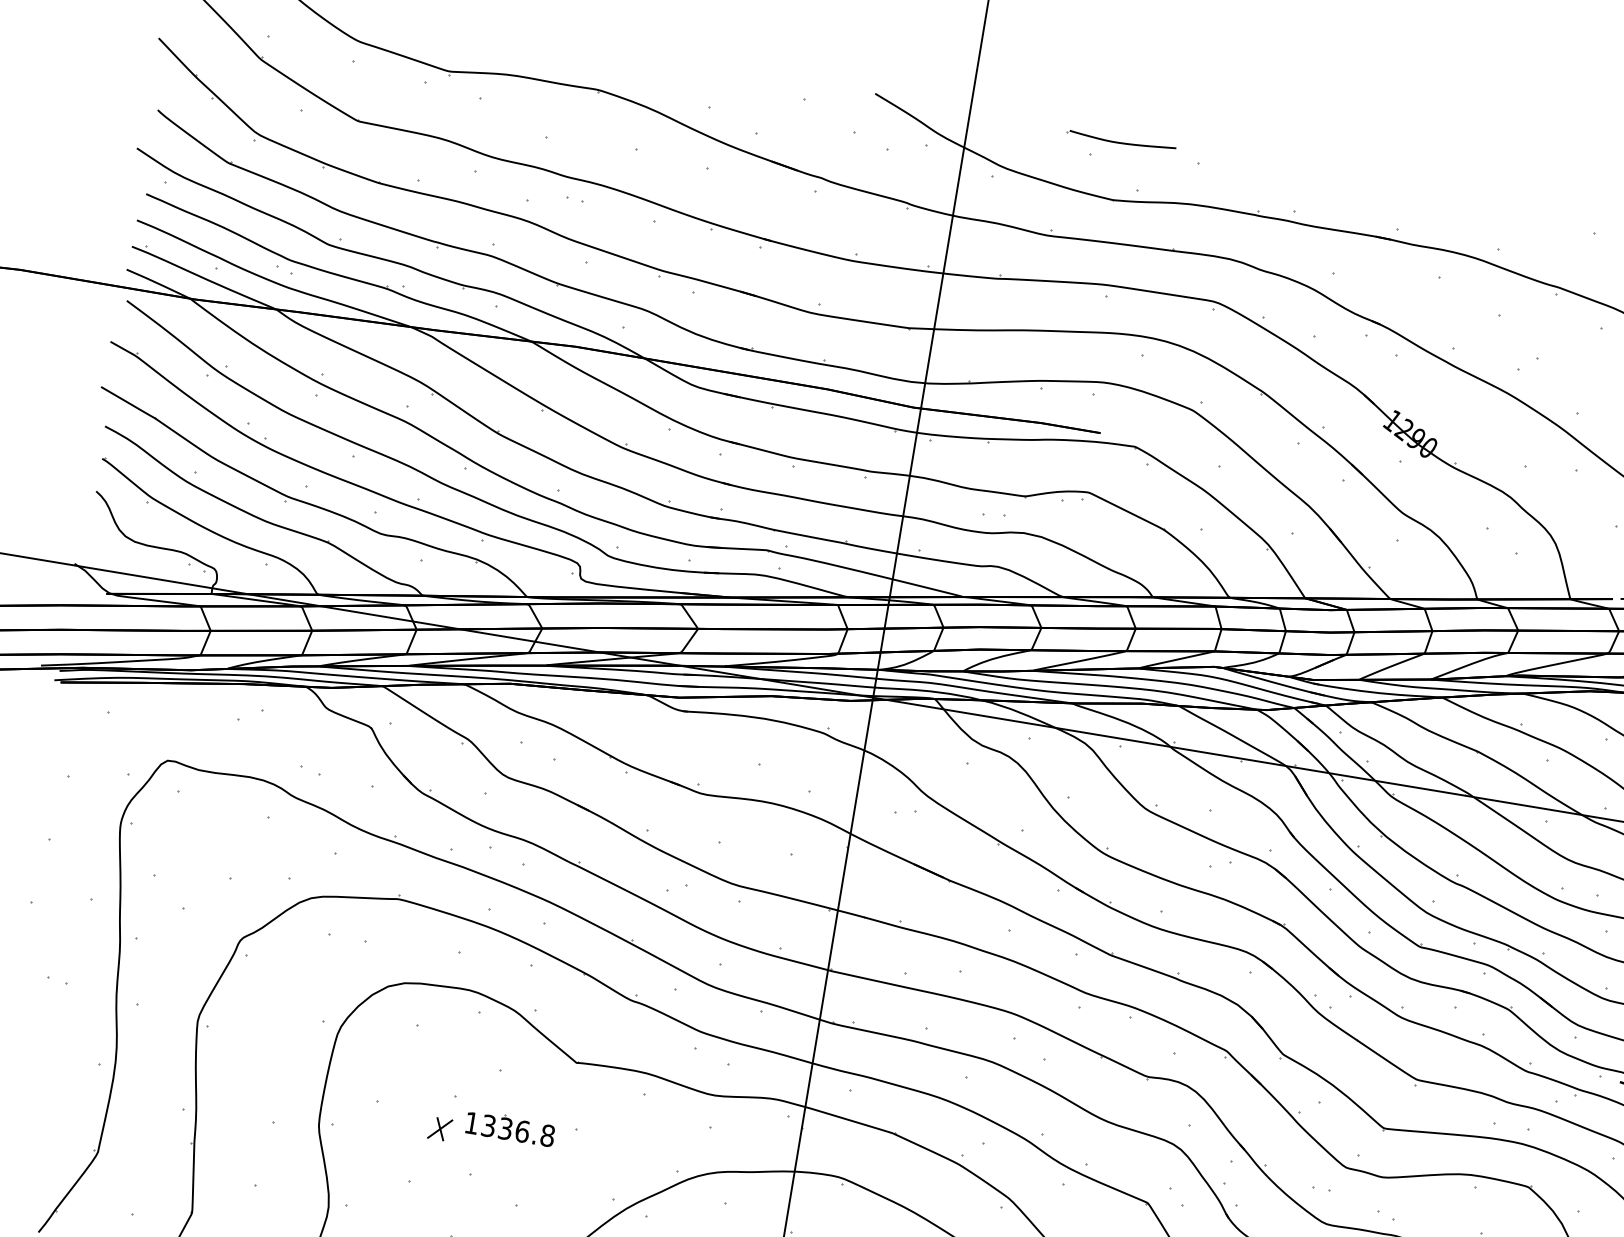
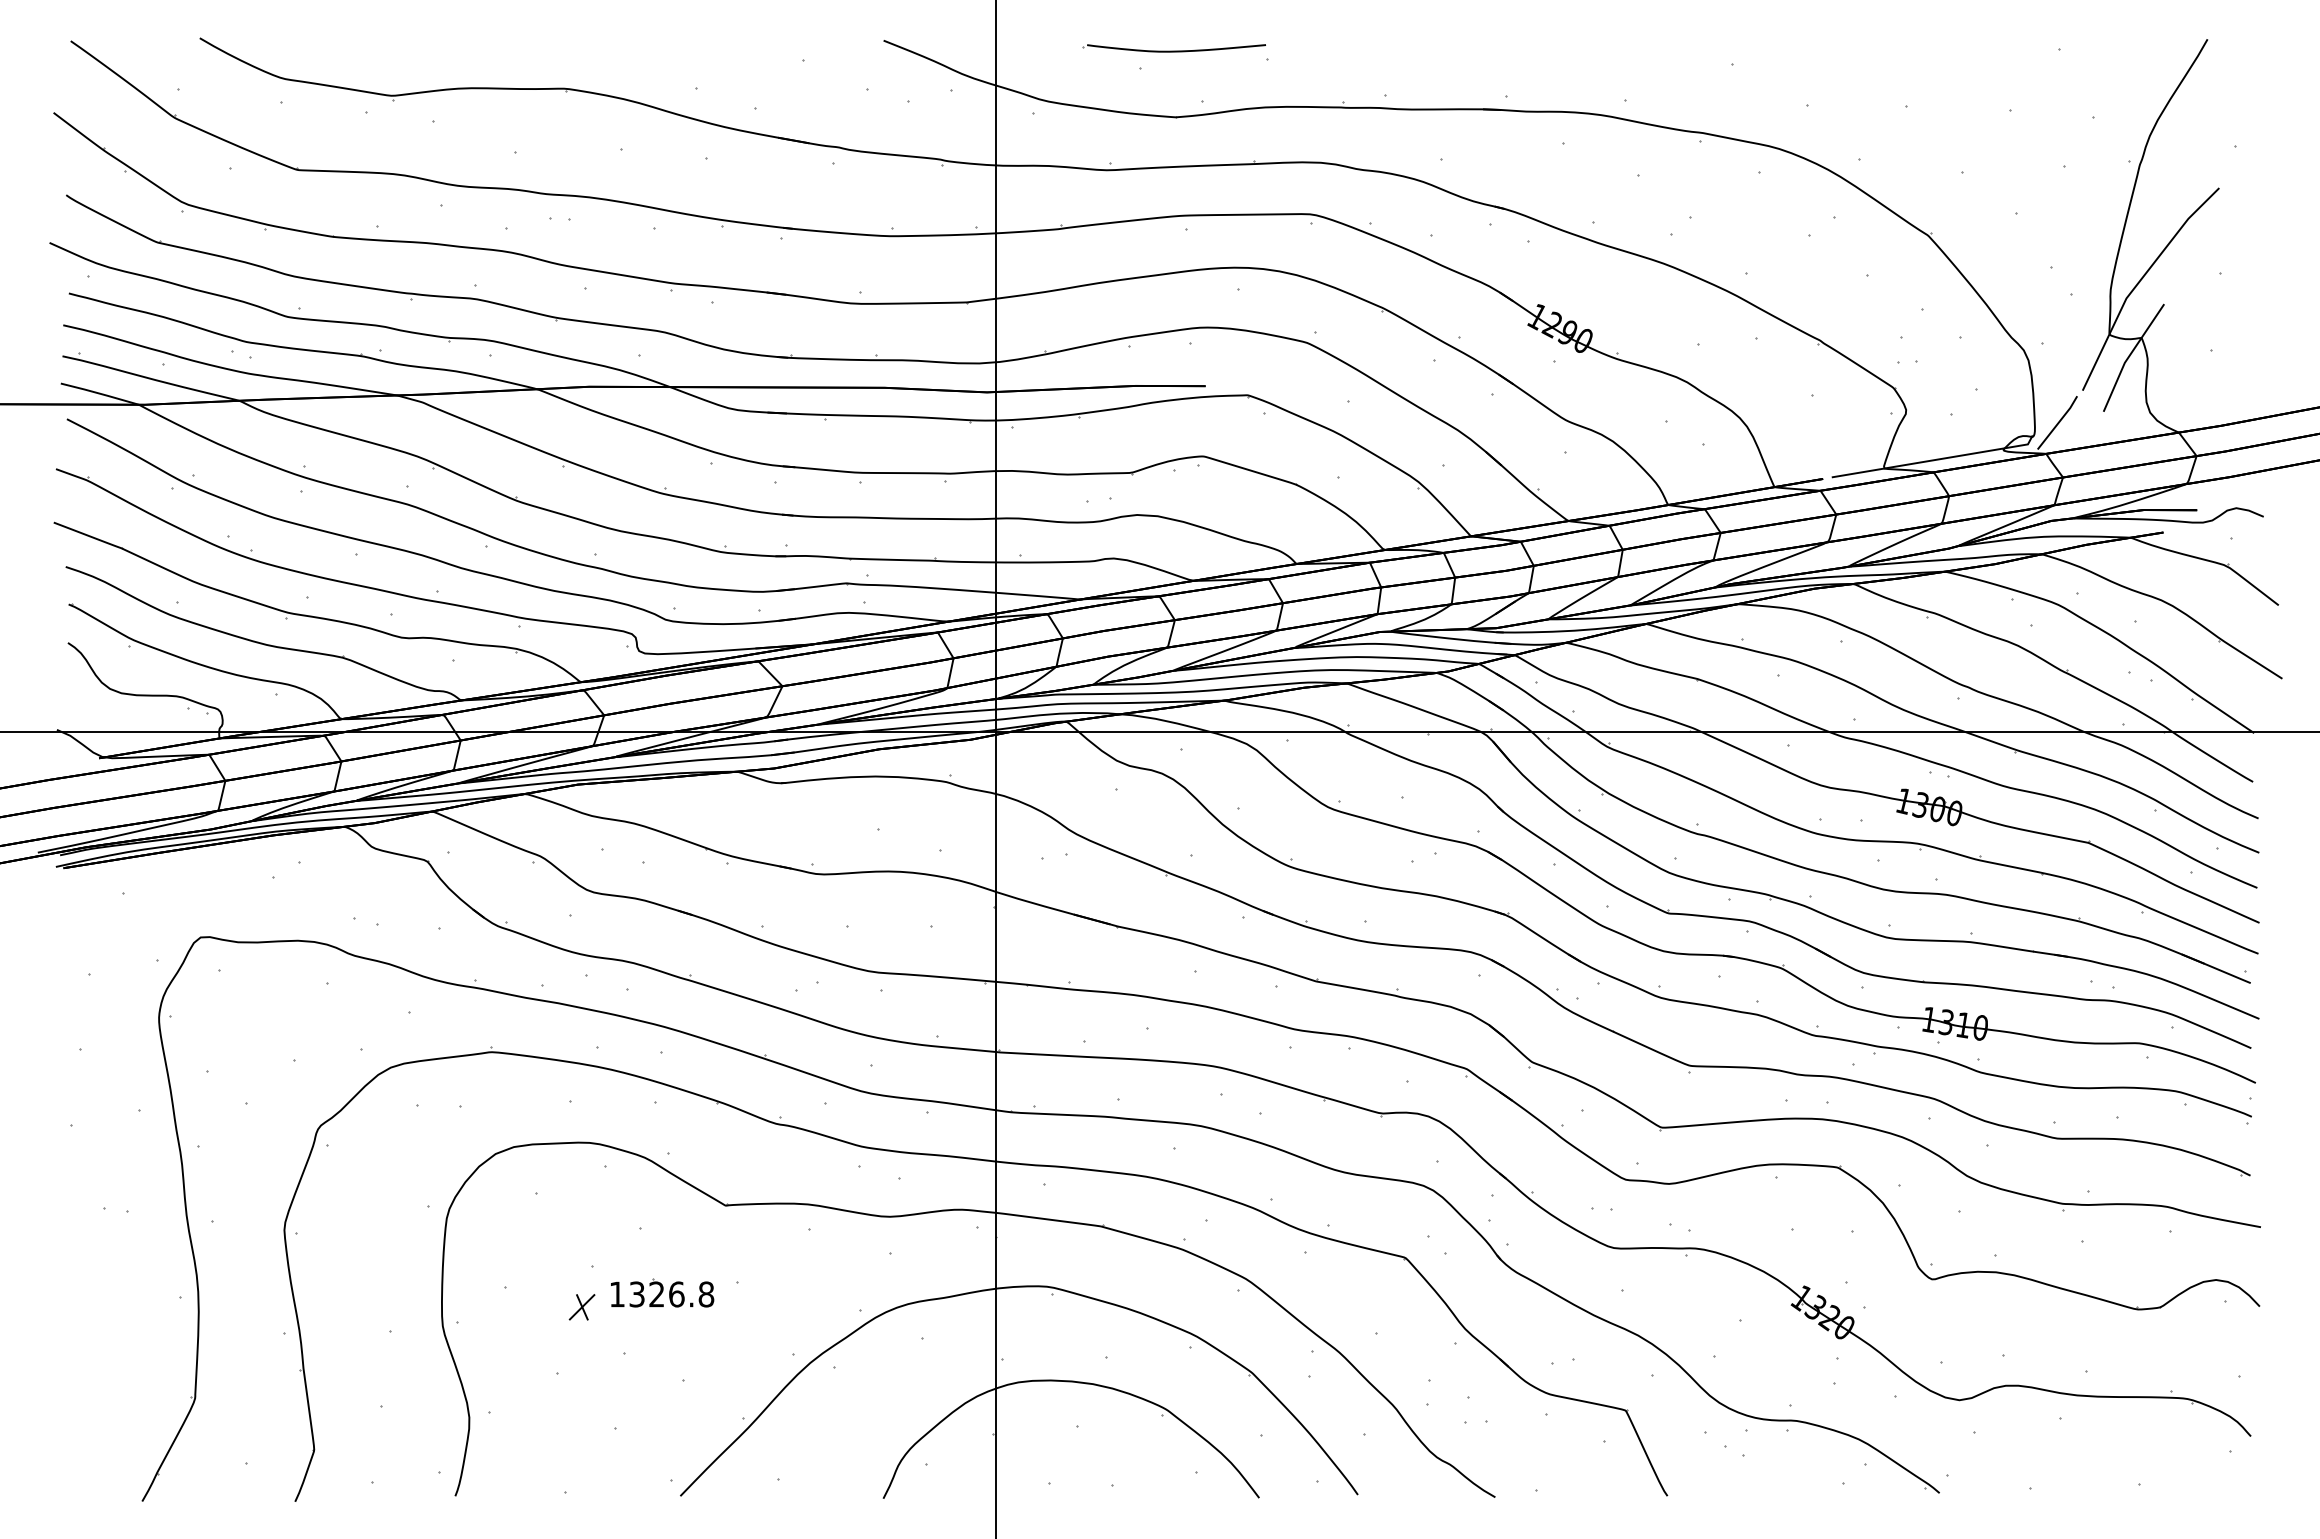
part: (1120, 141) -> (1173, 48), size x1.43
text: (505, 1128) -> (656, 1294), 1336.8 -> 1326.8

